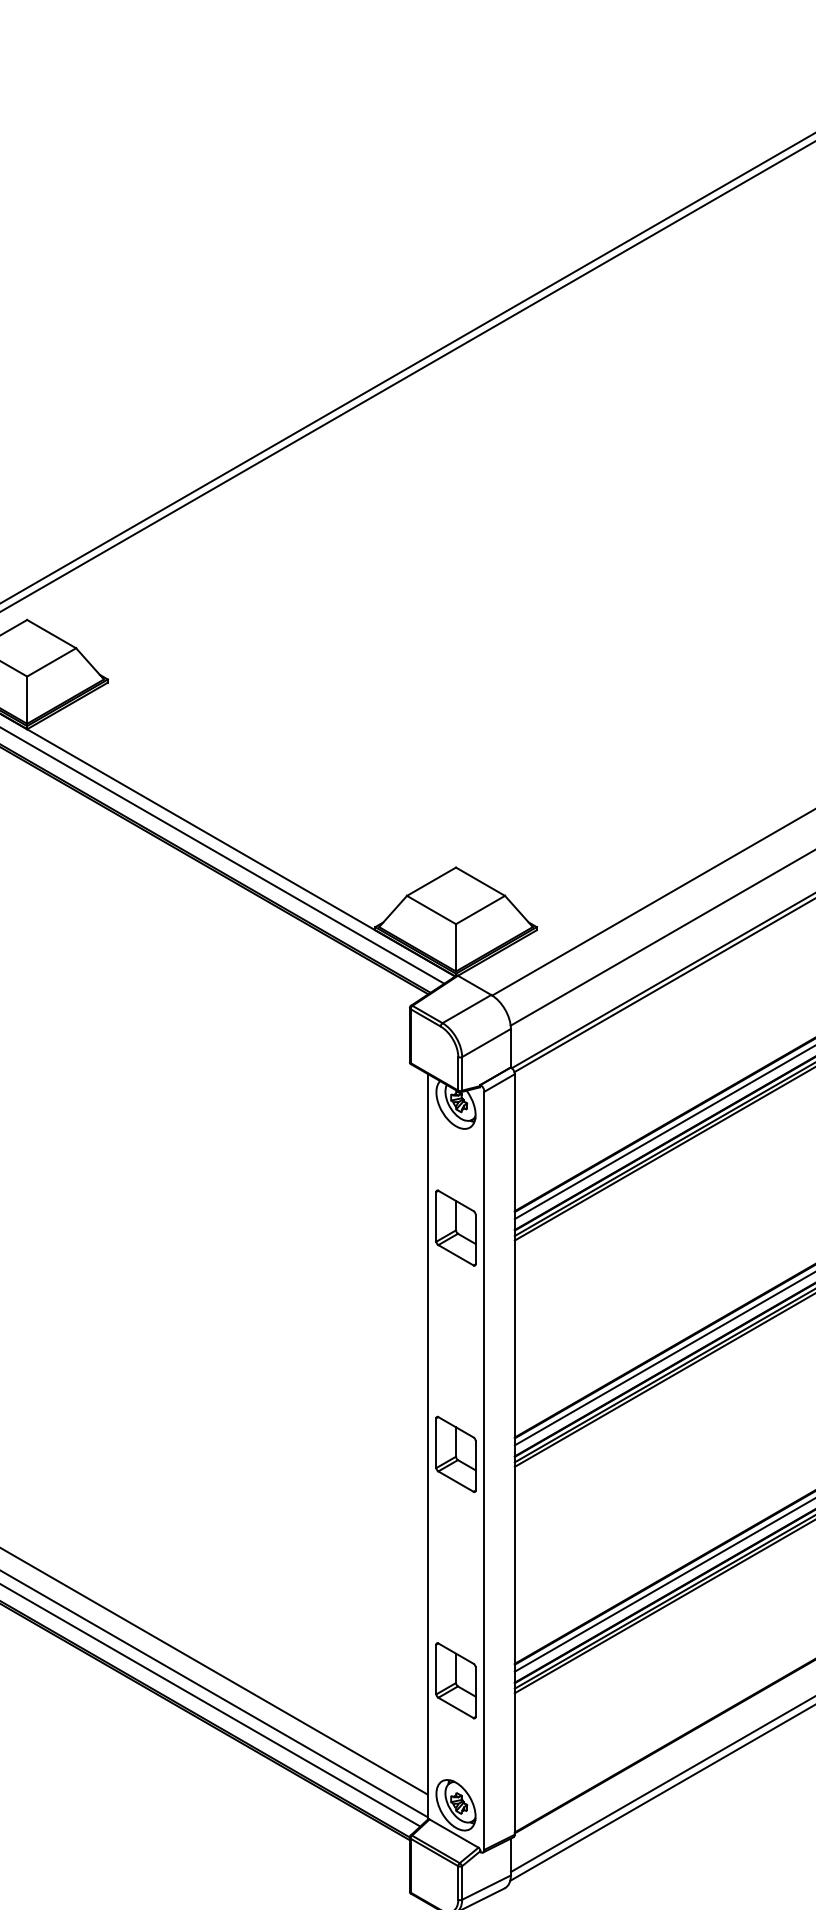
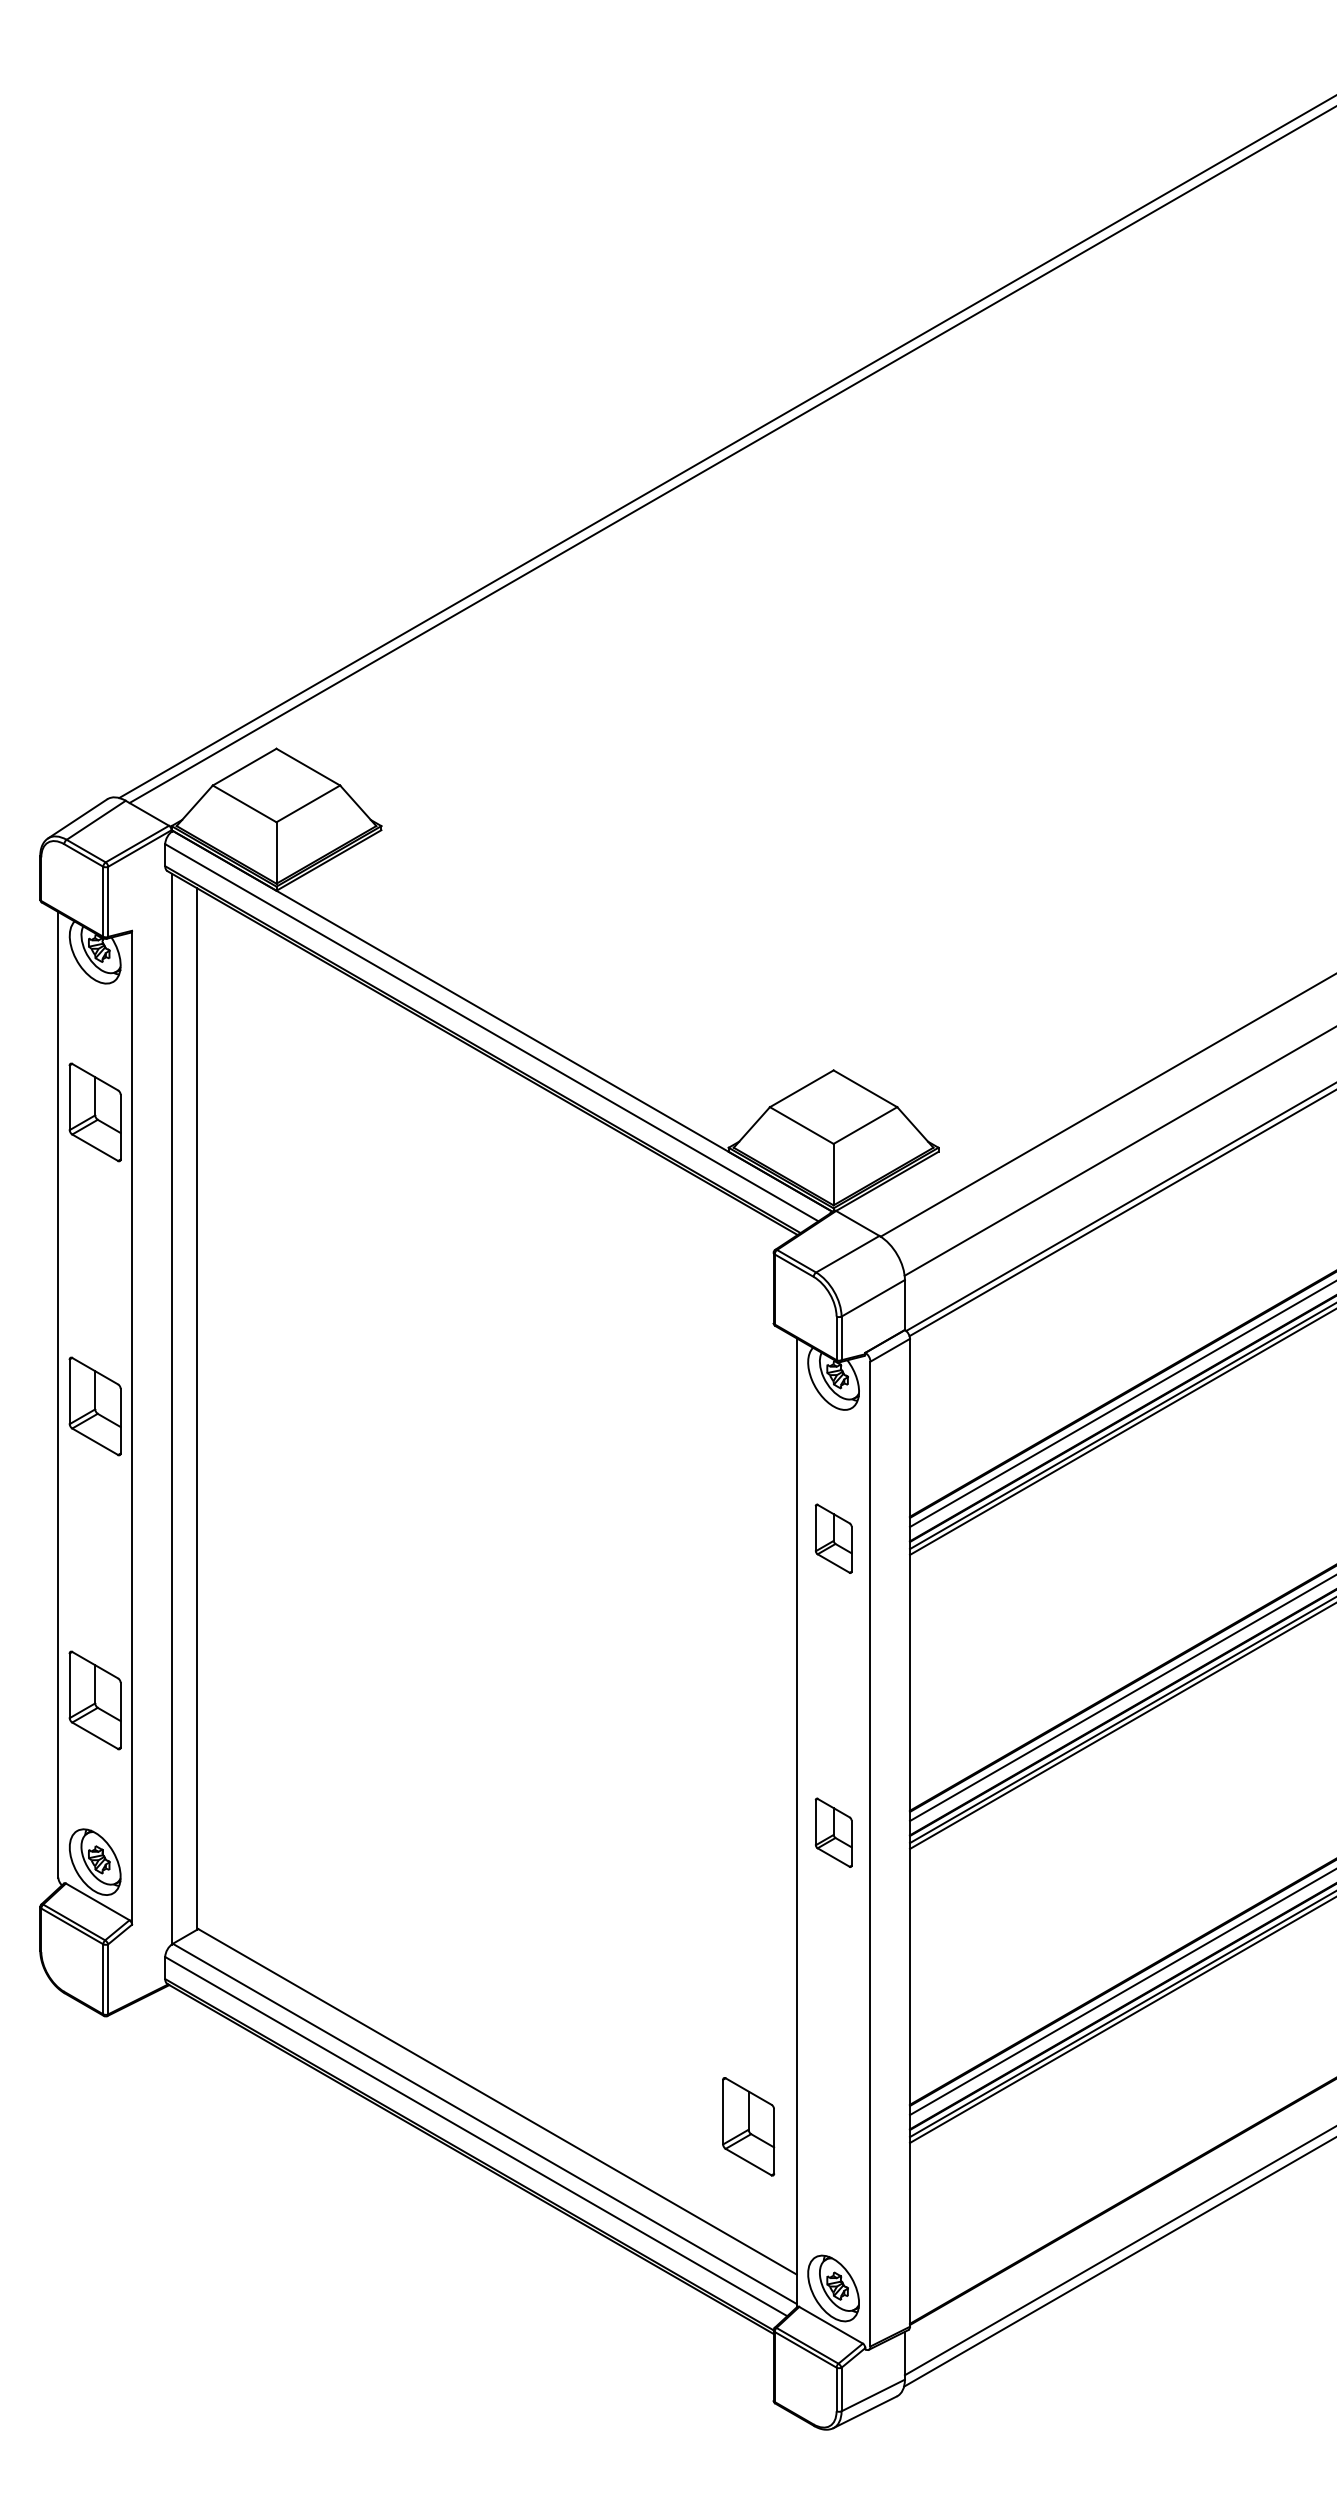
part: (455, 1227) -> (833, 1538), size x0.7
part: (455, 1454) -> (833, 1832), size x0.7
part: (455, 1680) -> (748, 2126), moved

